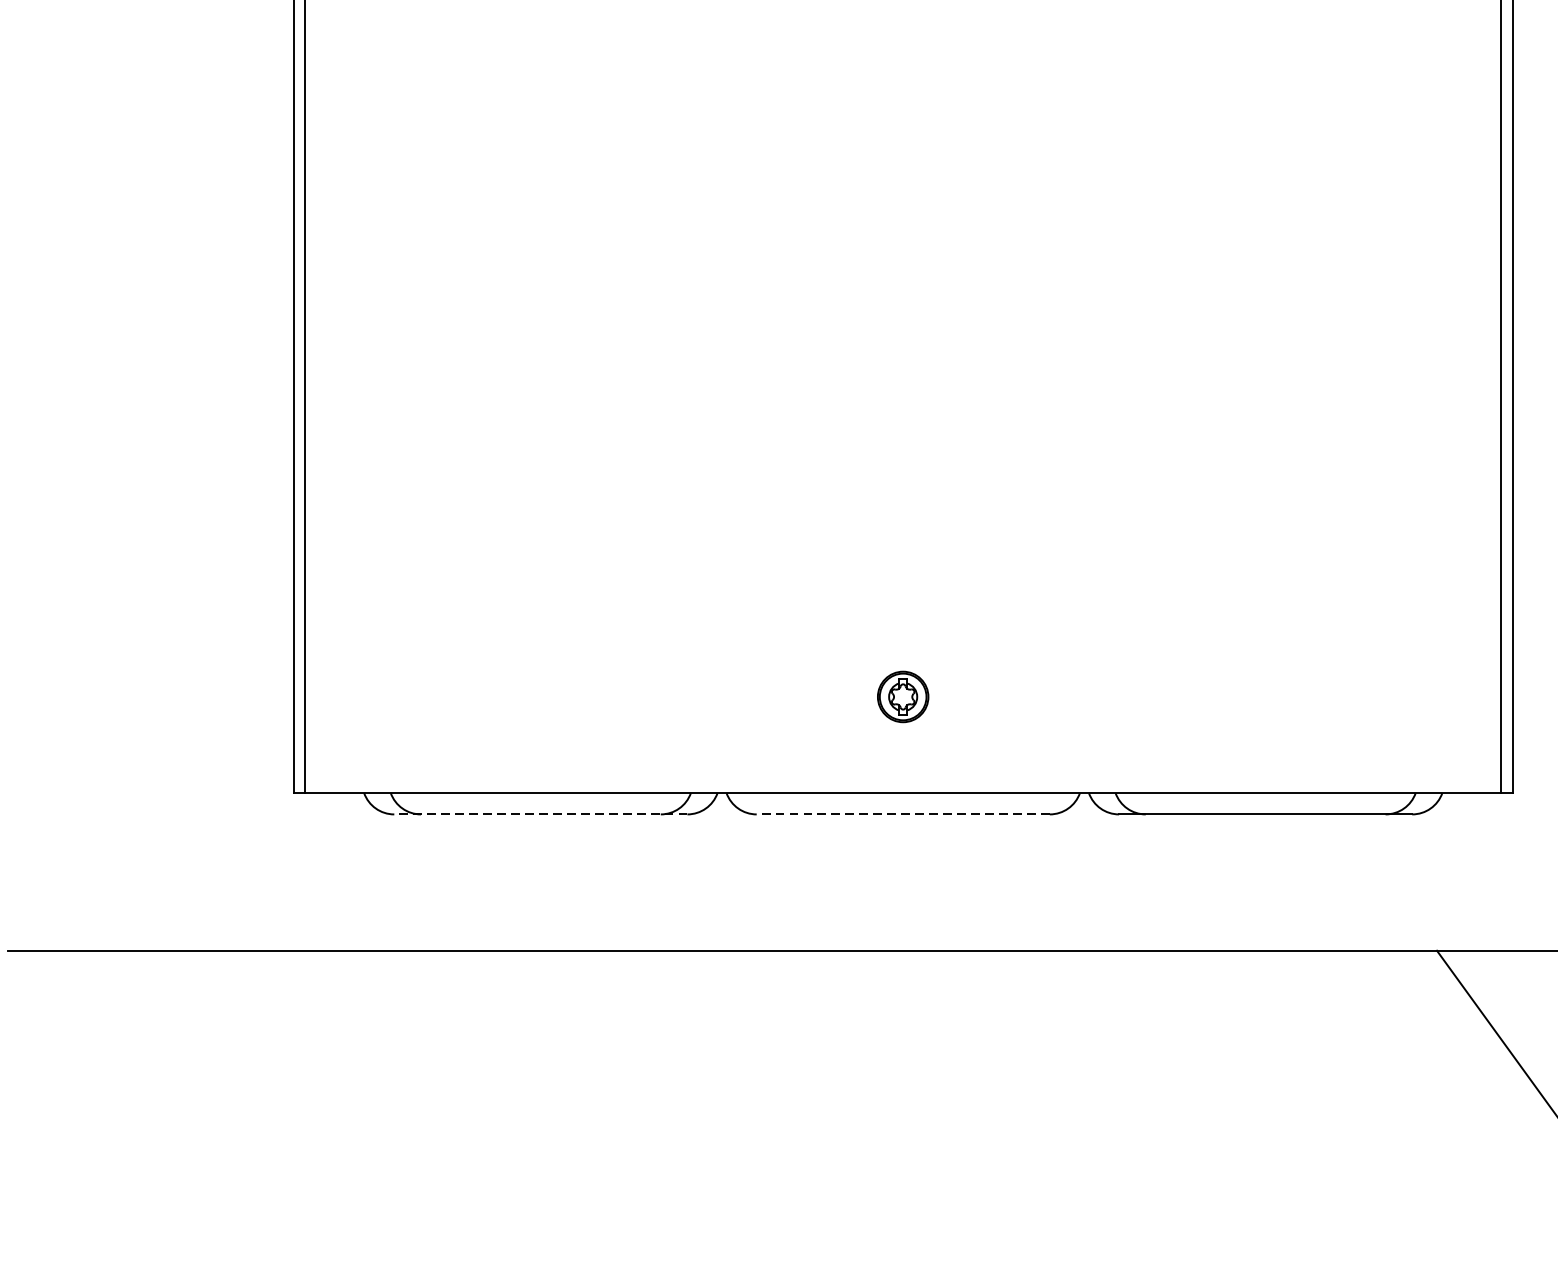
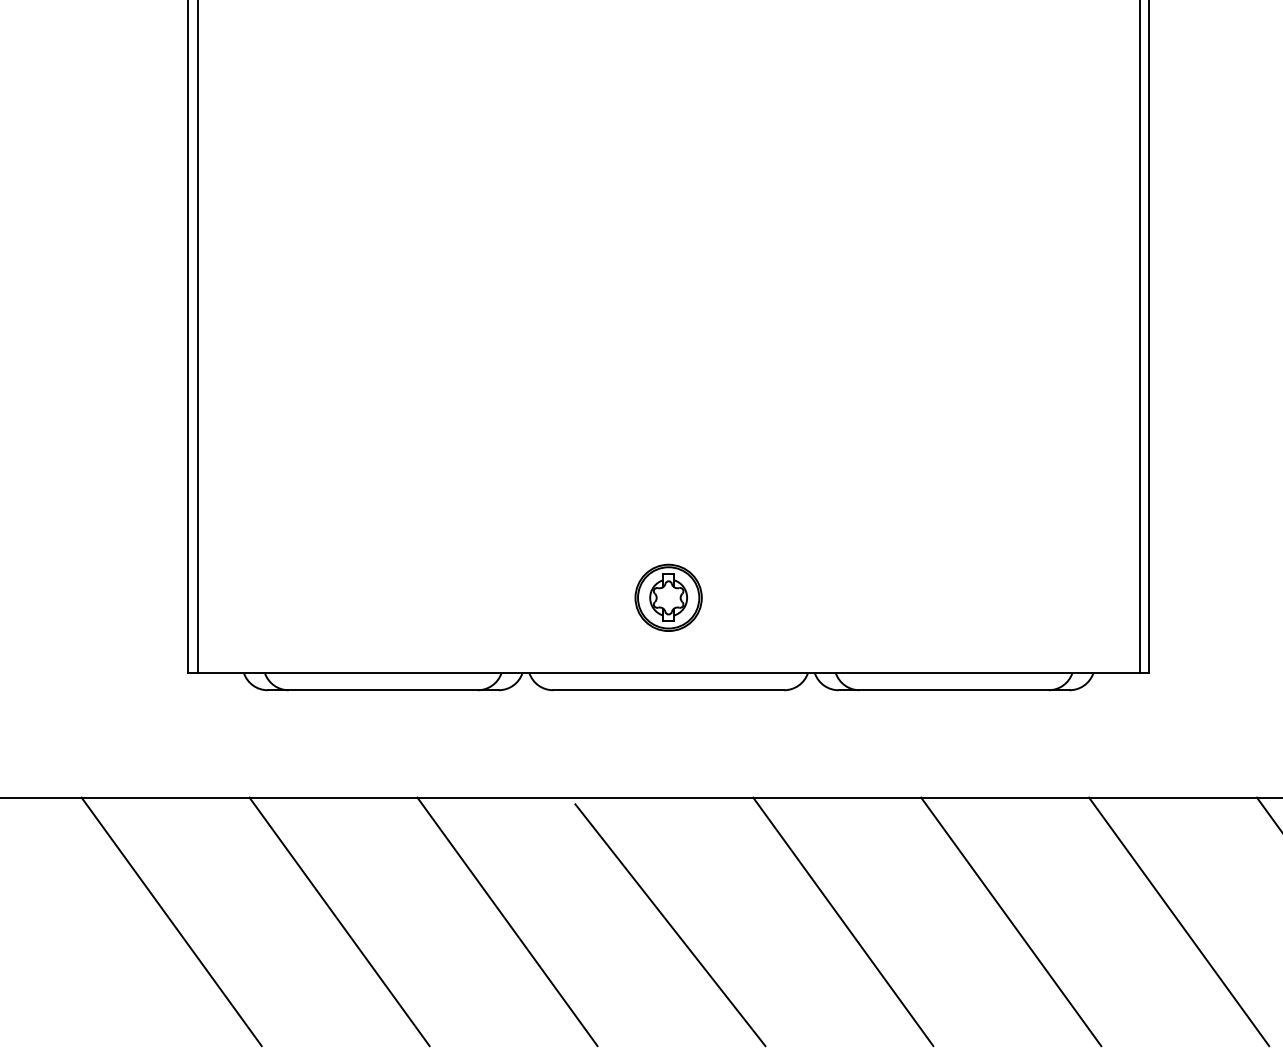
part: (903, 696) -> (668, 597), size x1.67
line: (539, 814) -> (382, 690), dashed -> solid
line: (903, 814) -> (668, 690), dashed -> solid
line: (272, 1108) -> (171, 921), added
line: (485, 1108) -> (339, 921), added
line: (698, 1108) -> (507, 921), added
line: (1125, 1108) -> (843, 921), added
line: (1338, 1108) -> (1011, 921), added
line: (905, 1113) -> (670, 925), added

